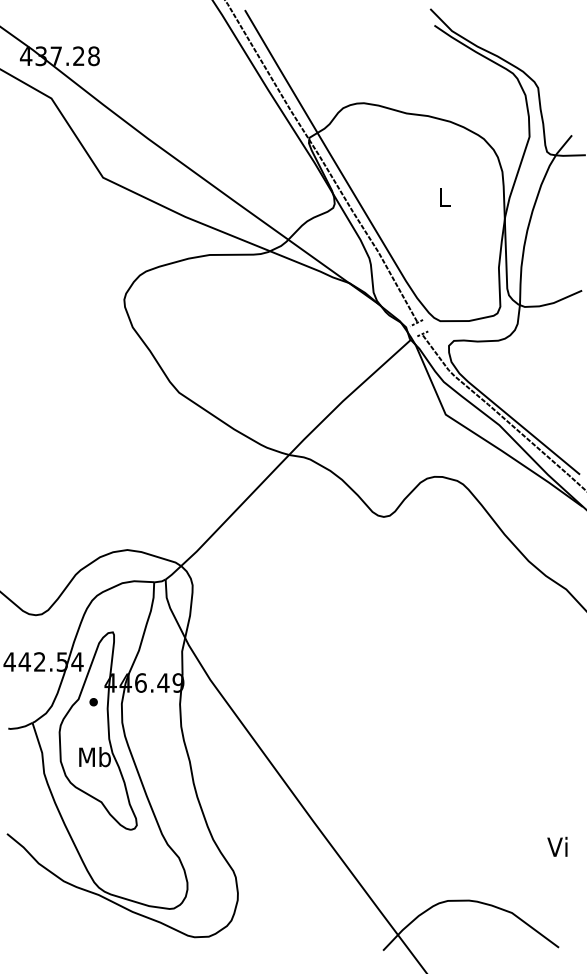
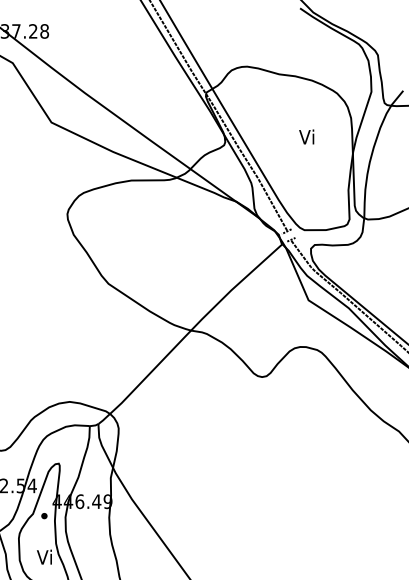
text: (443, 196) -> (306, 136), L -> Vi
text: (94, 757) -> (45, 557), Mb -> Vi

